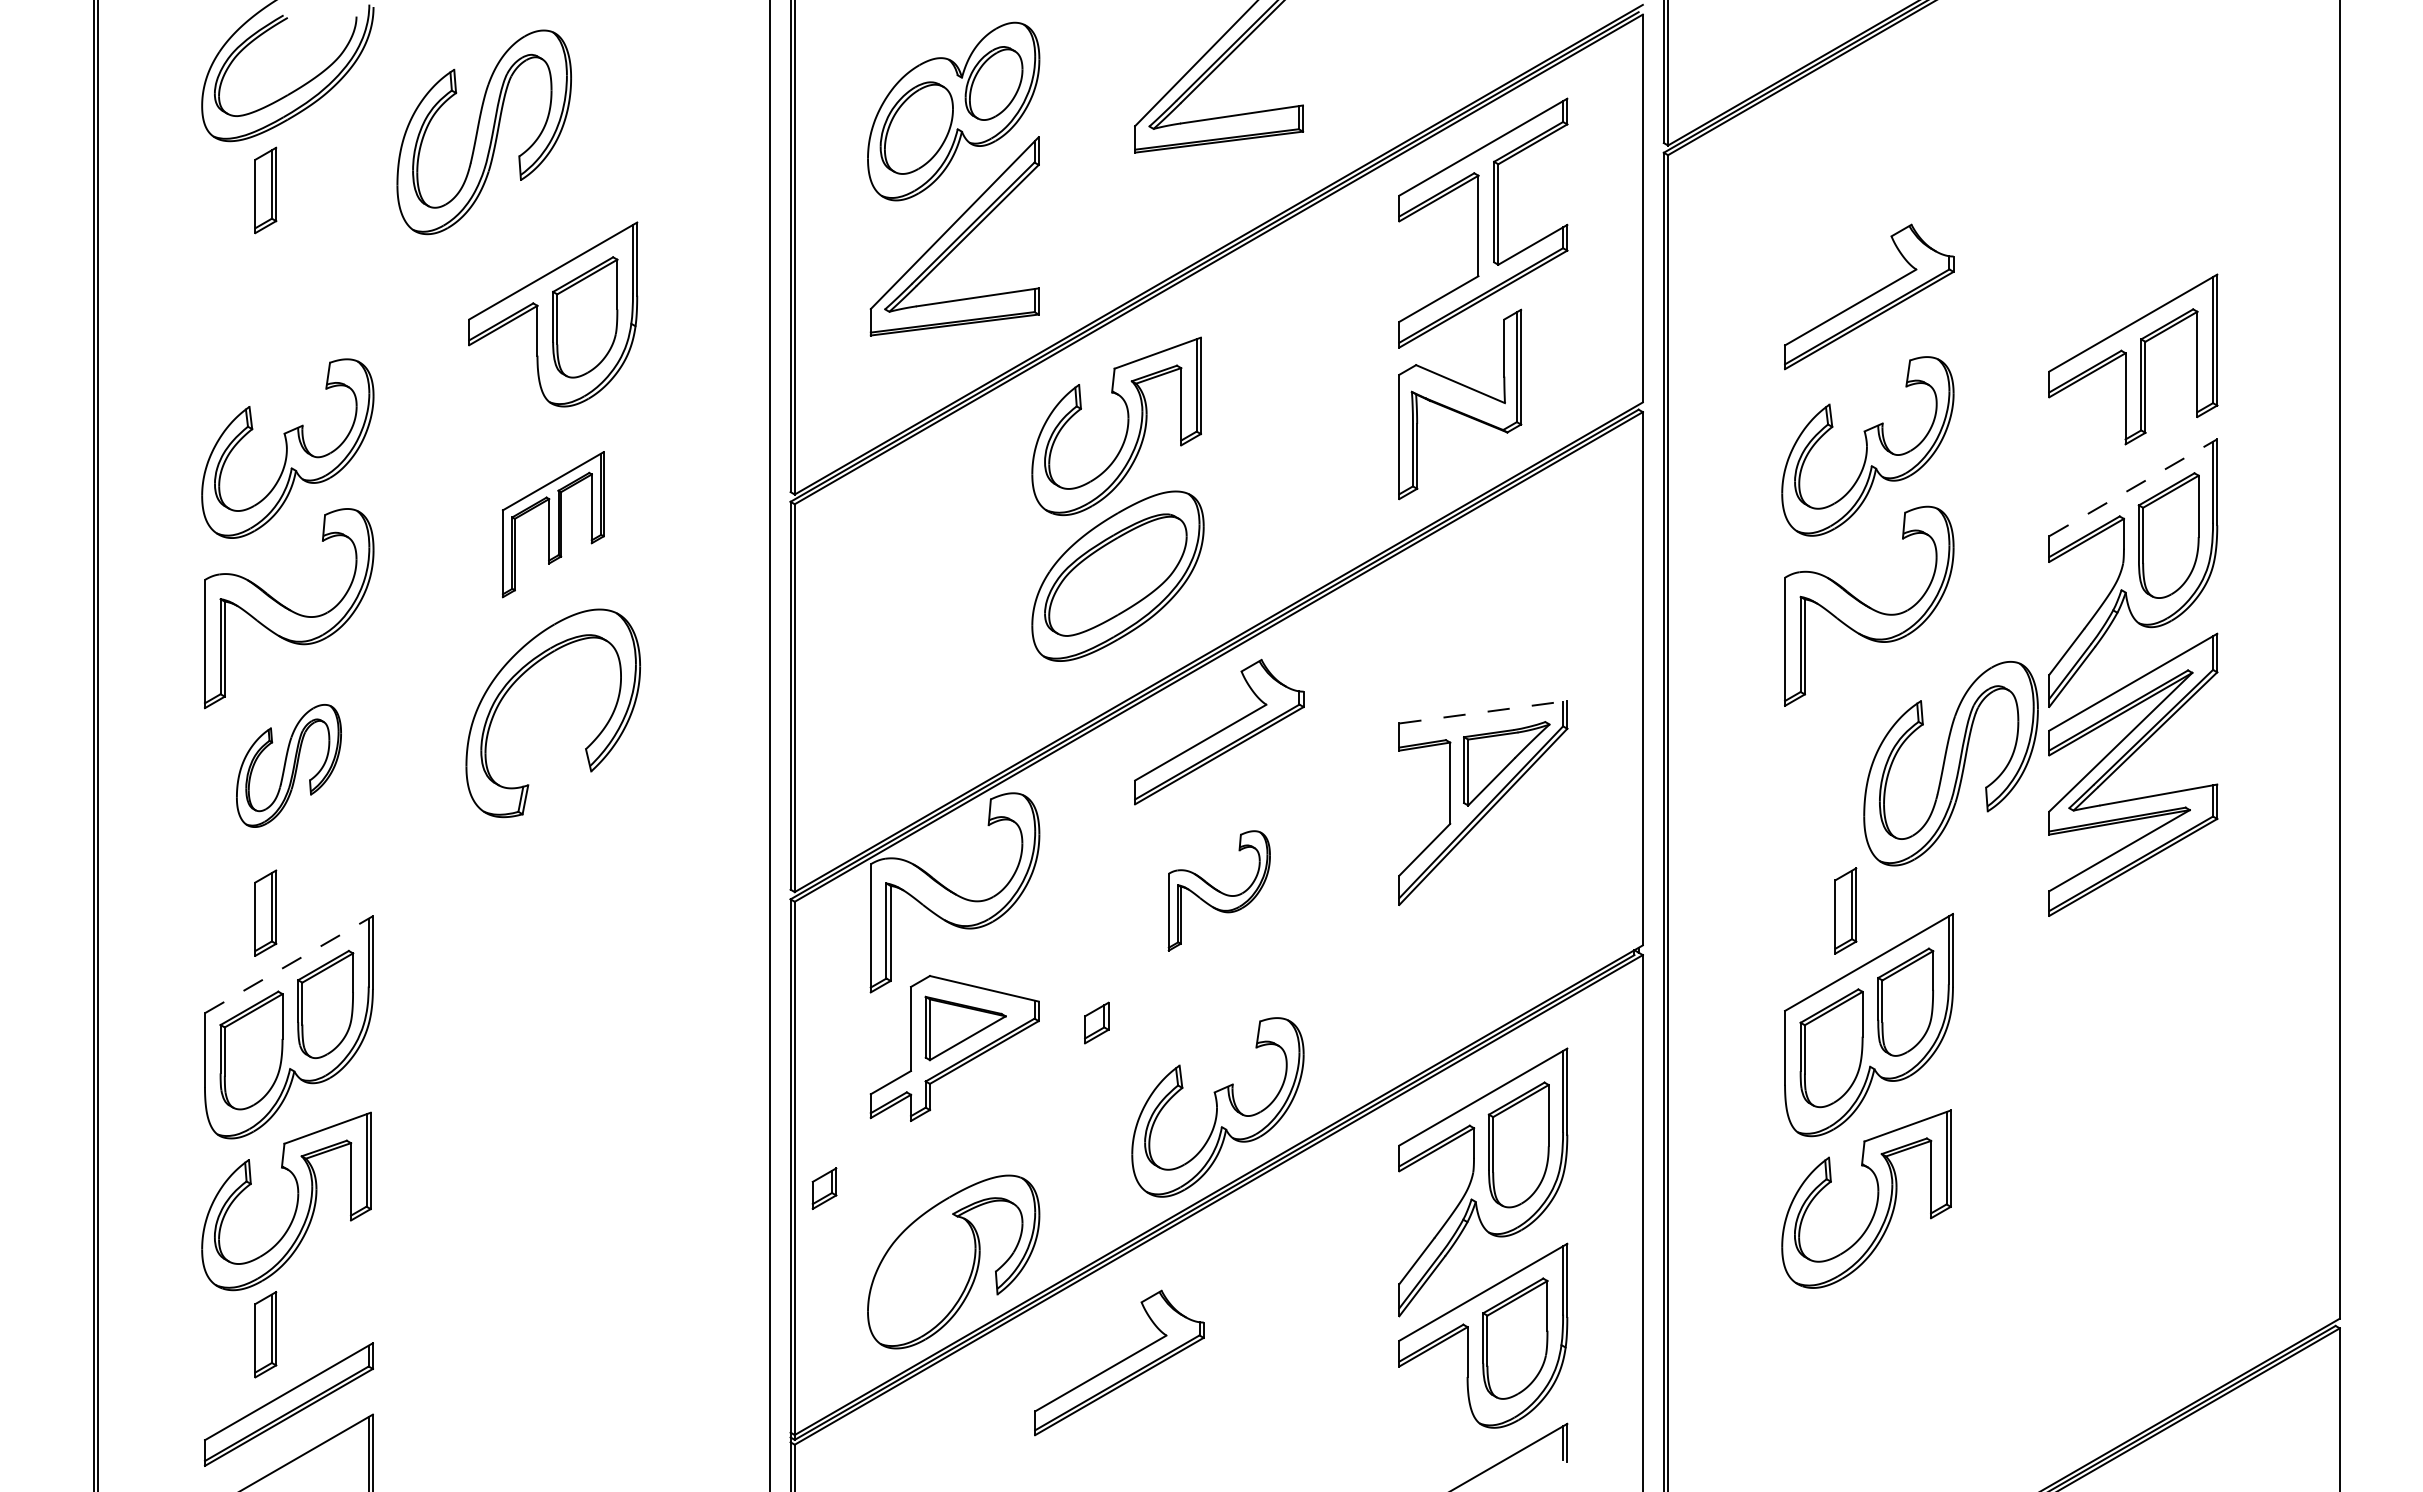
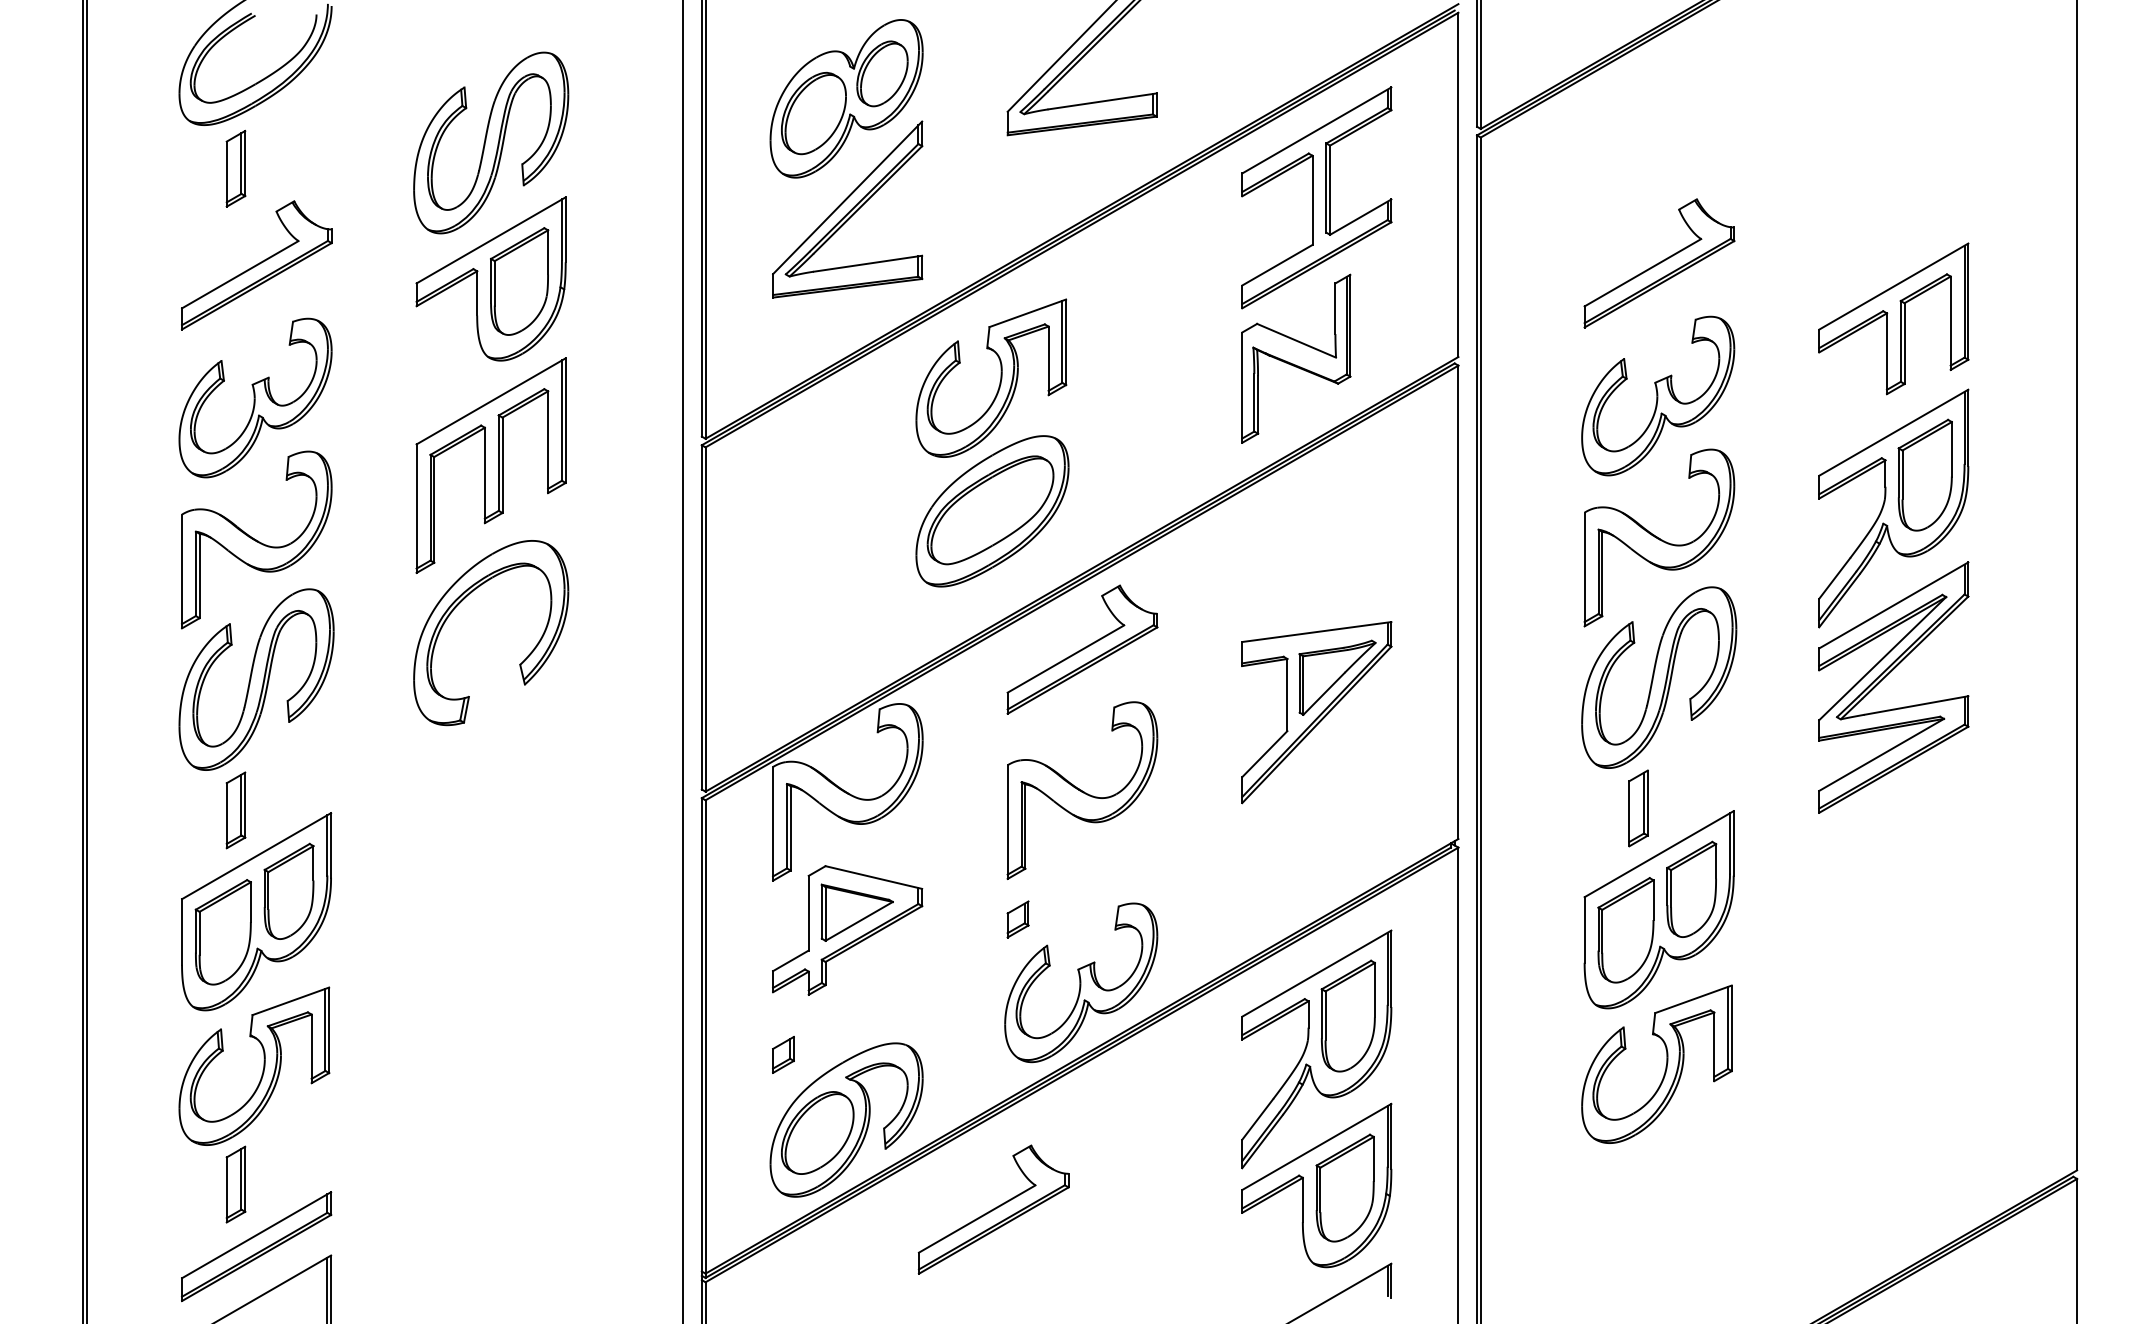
part: (483, 132) -> (490, 143), moved
part: (289, 299) -> (257, 265), added
line: (2133, 487) -> (1893, 432), dashed -> solid
part: (553, 524) -> (491, 465), size x1.67
line: (1483, 712) -> (1316, 632), dashed -> solid
part: (1950, 763) -> (1658, 677), moved
part: (288, 765) -> (256, 679), size x1.67
part: (1219, 890) -> (1082, 790), size x1.67
line: (288, 964) -> (256, 855), dashed -> solid
part: (1096, 1022) -> (1017, 918), moved
part: (824, 1188) -> (783, 1054), moved
part: (920, 1276) -> (817, 1132), added

